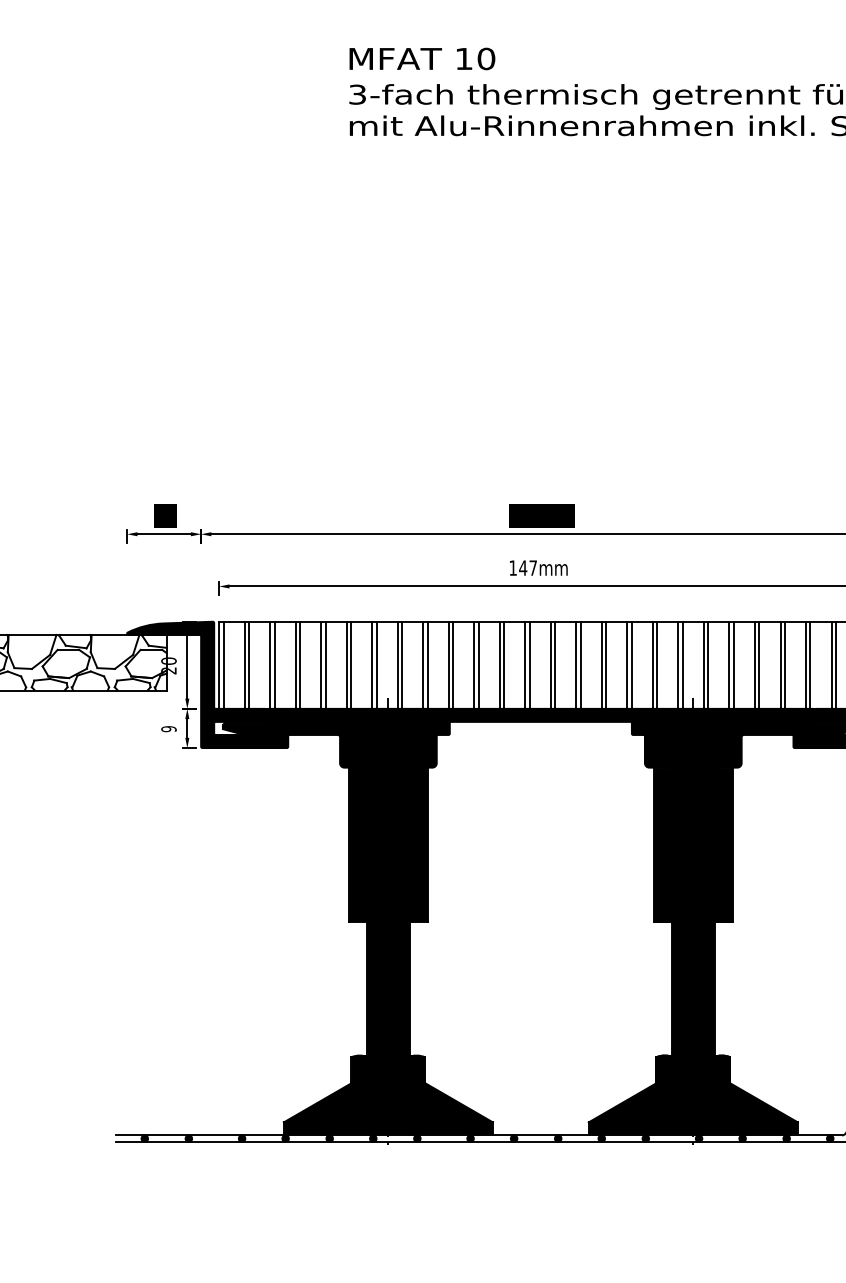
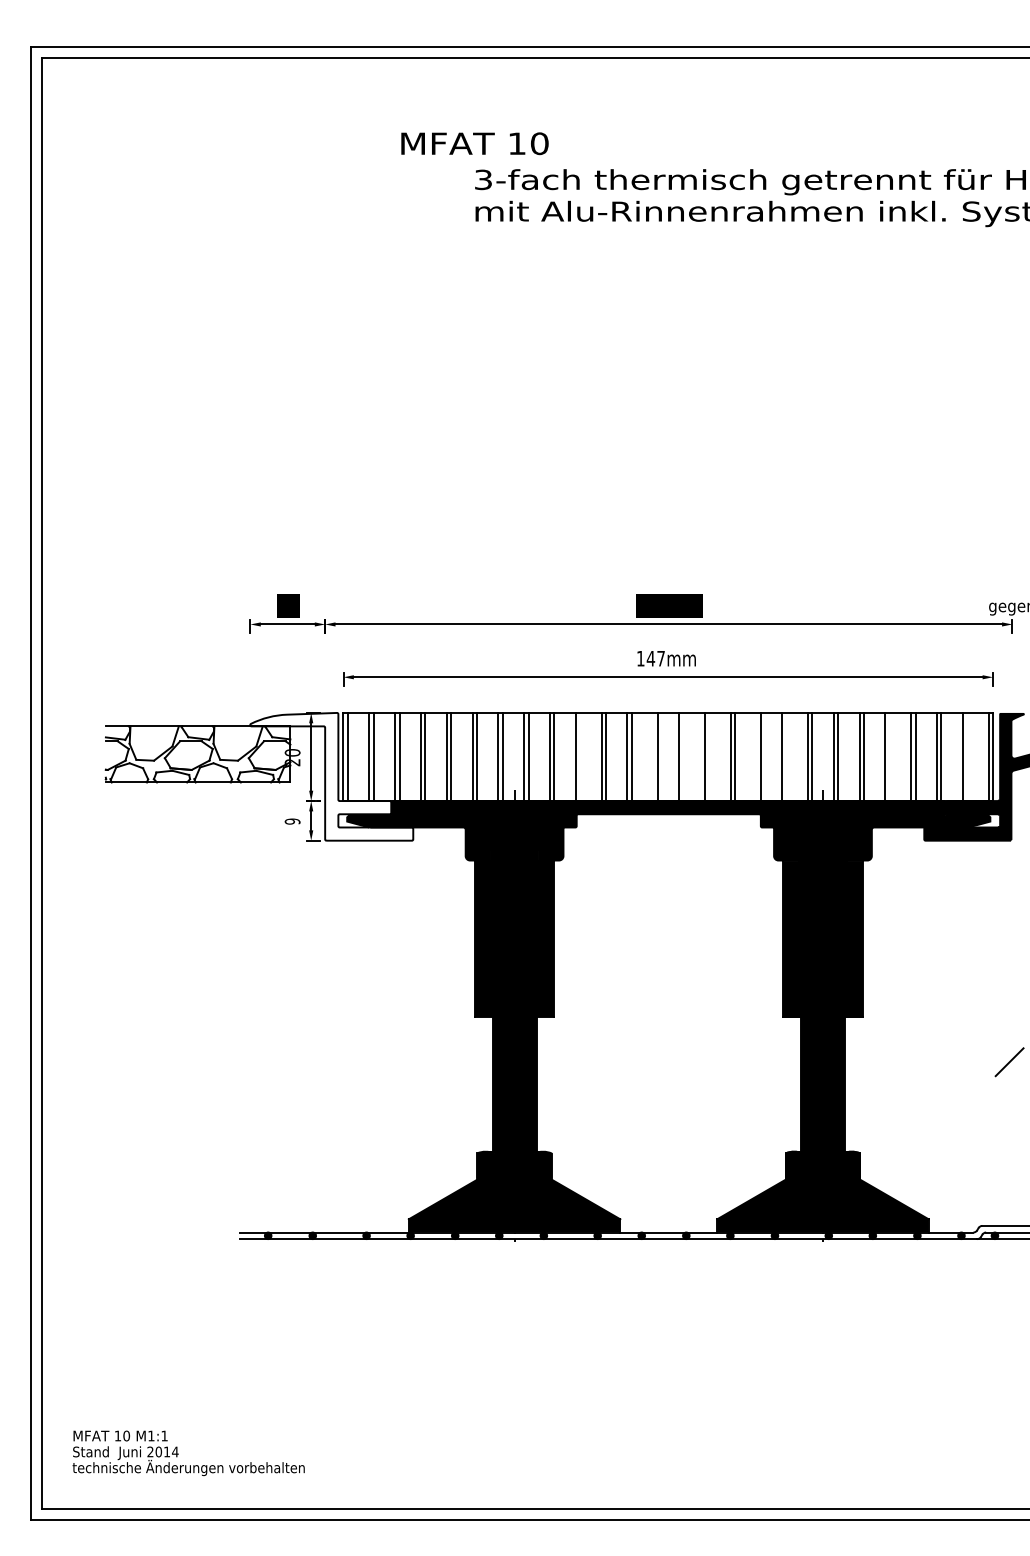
text: (421, 58) -> (474, 143), moved
line: (453, 664) -> (580, 756), removed
line: (525, 664) -> (653, 756), removed
line: (555, 664) -> (683, 756), removed
line: (581, 664) -> (709, 756), removed
line: (627, 664) -> (756, 756), removed
line: (657, 664) -> (786, 756), removed
line: (759, 664) -> (889, 756), removed
line: (836, 664) -> (967, 756), removed
fill: (207, 684) -> (331, 776), removed

